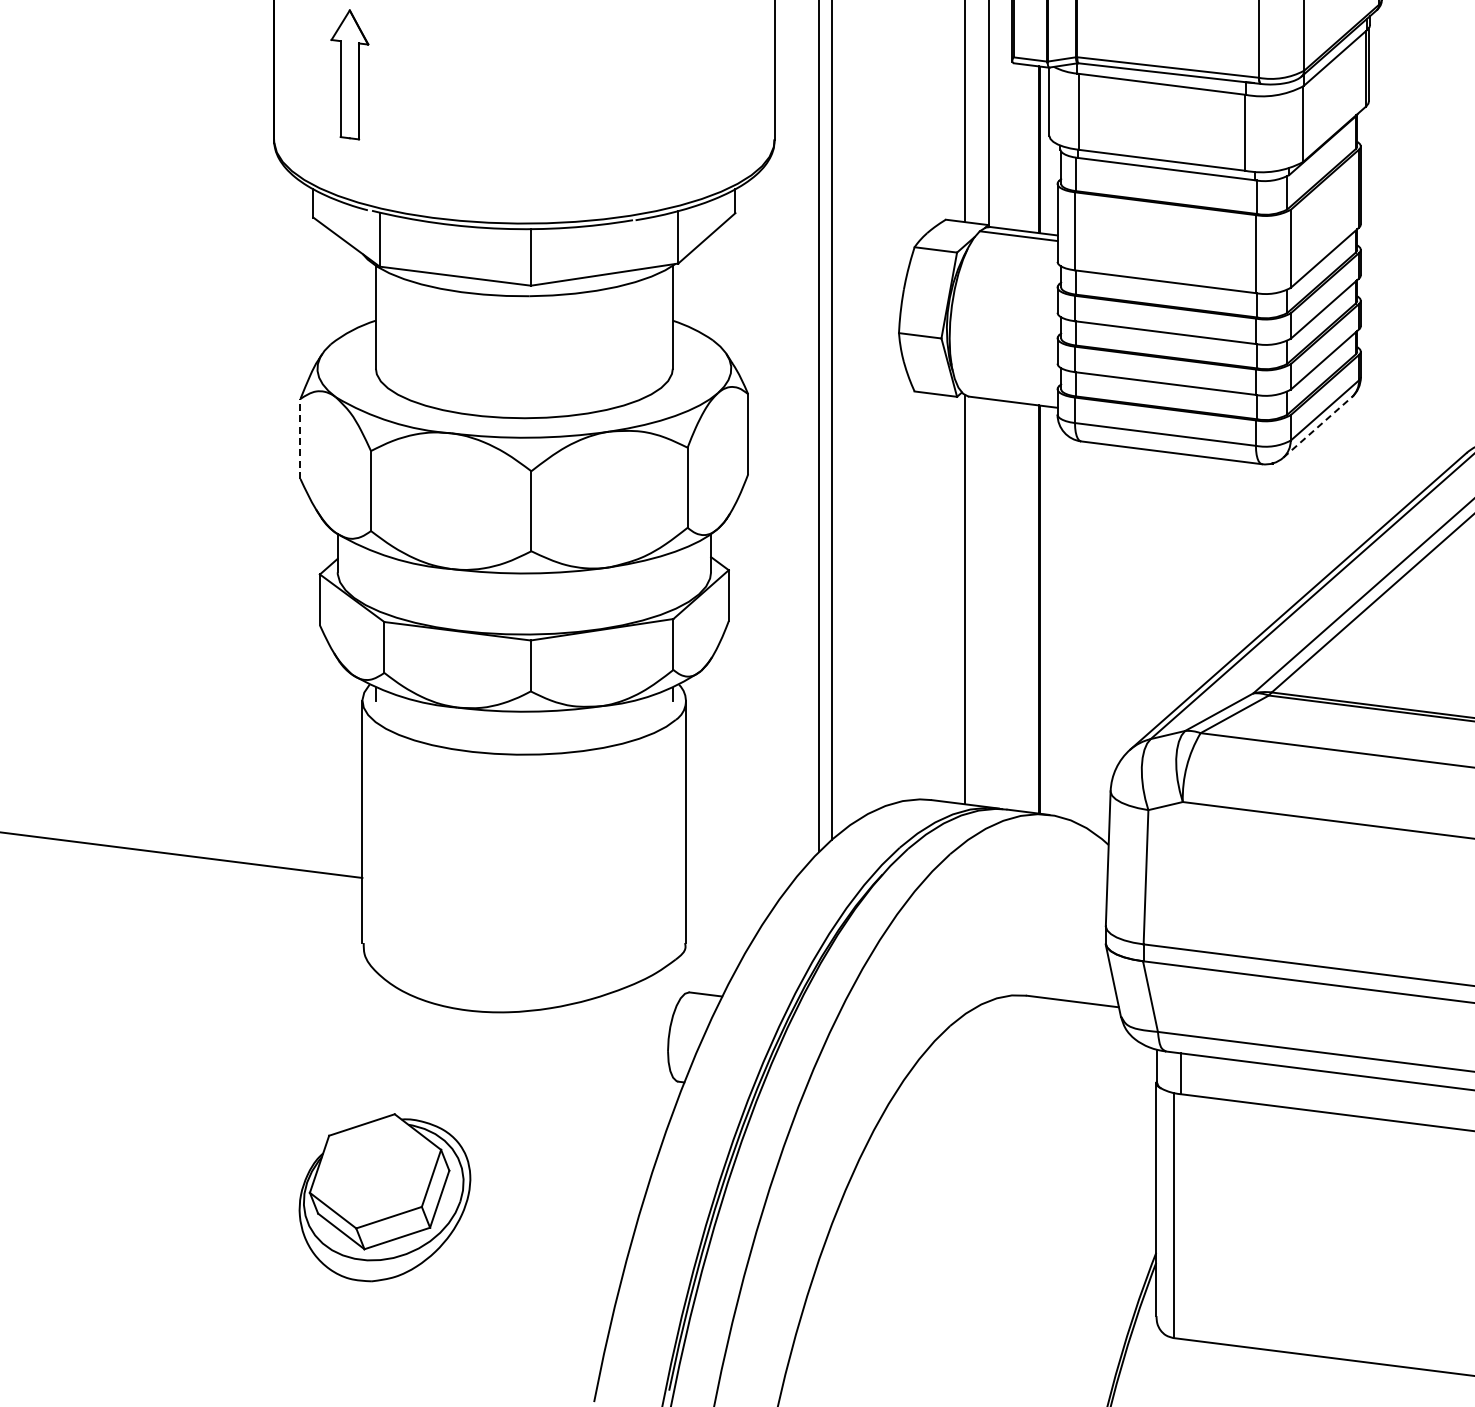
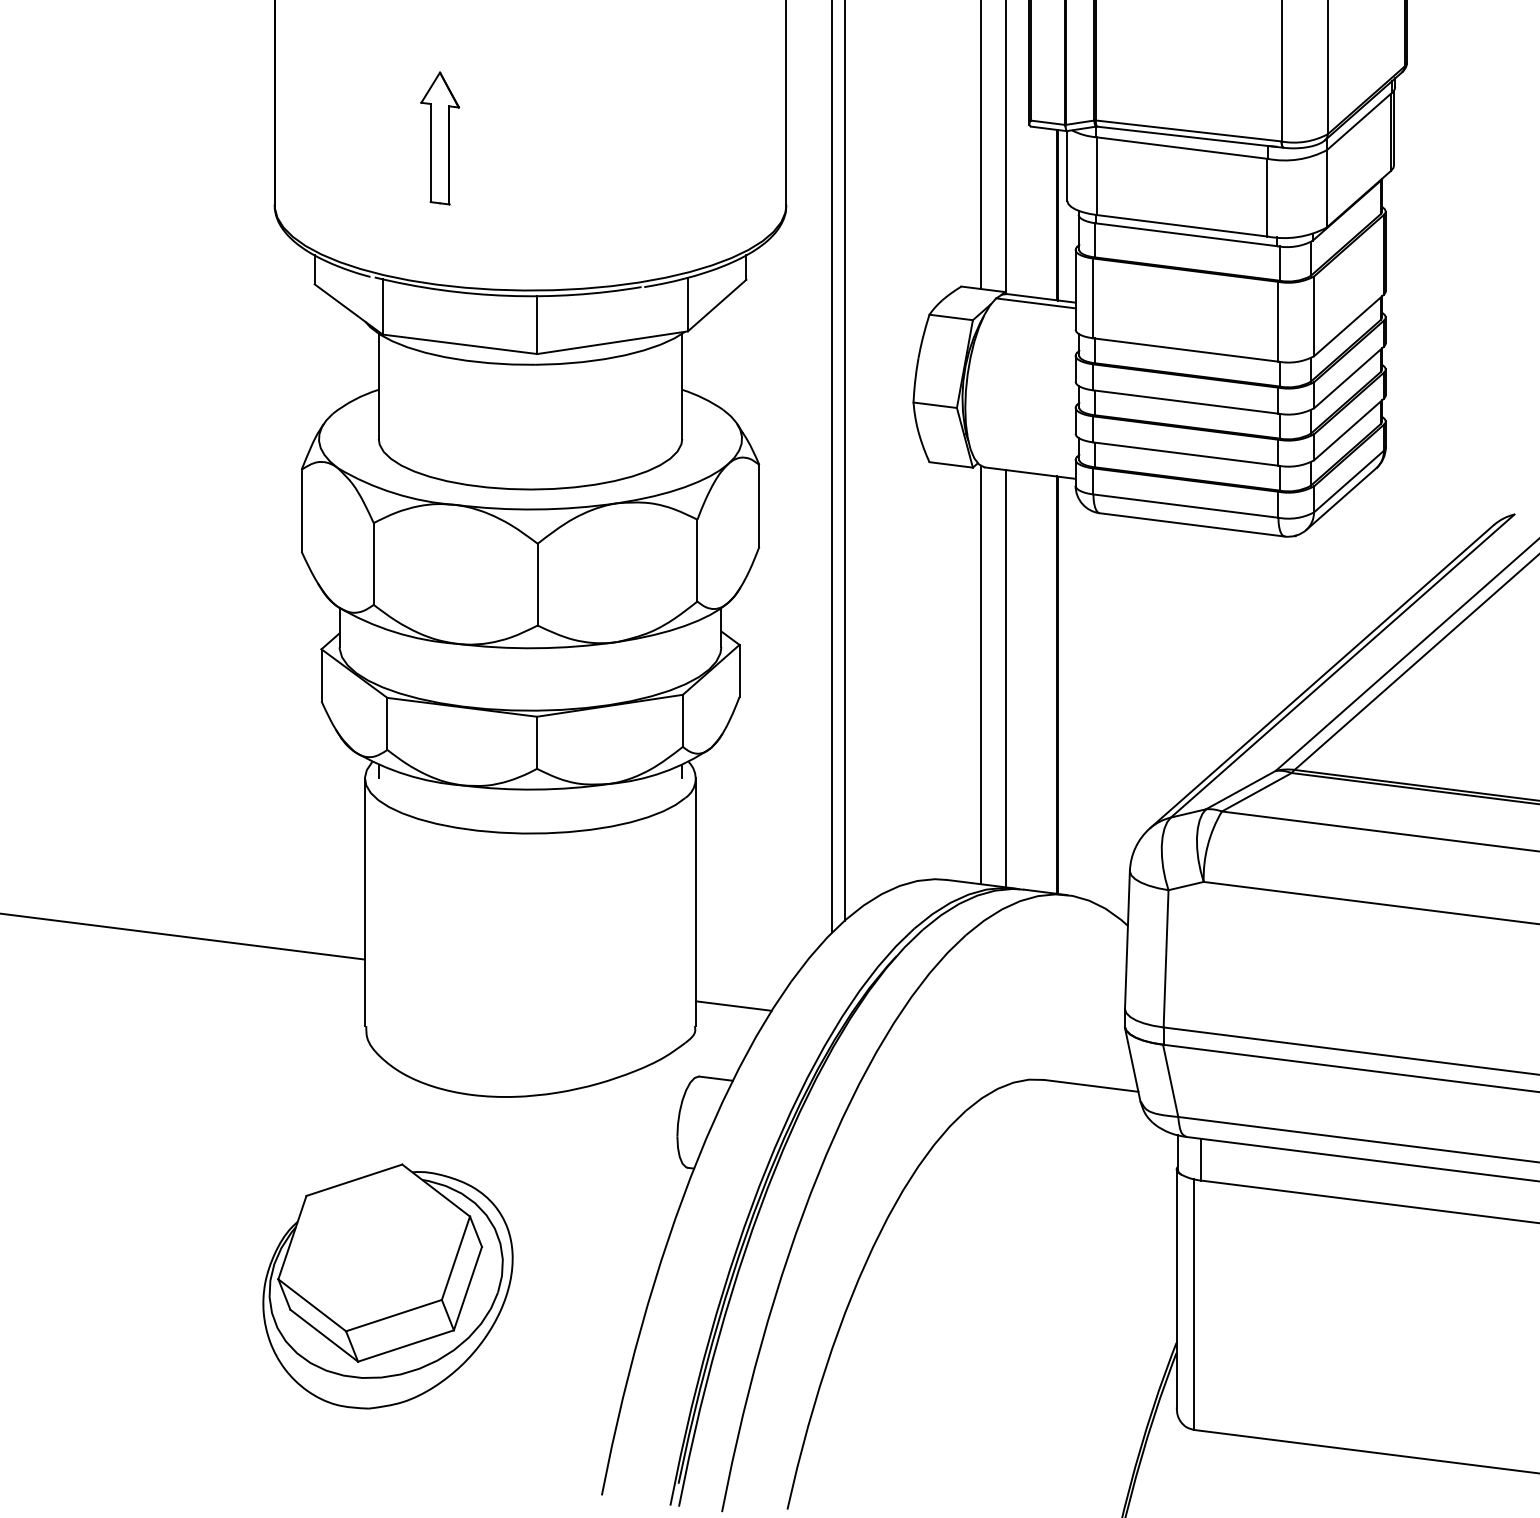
part: (350, 74) -> (440, 138), moved
line: (1317, 427) -> (1341, 499), dashed -> solid
line: (300, 438) -> (301, 510), dashed -> solid
line: (988, 603) -> (1005, 678), added
line: (722, 922) -> (733, 1005), added
part: (384, 1197) -> (387, 1286), size x1.43

